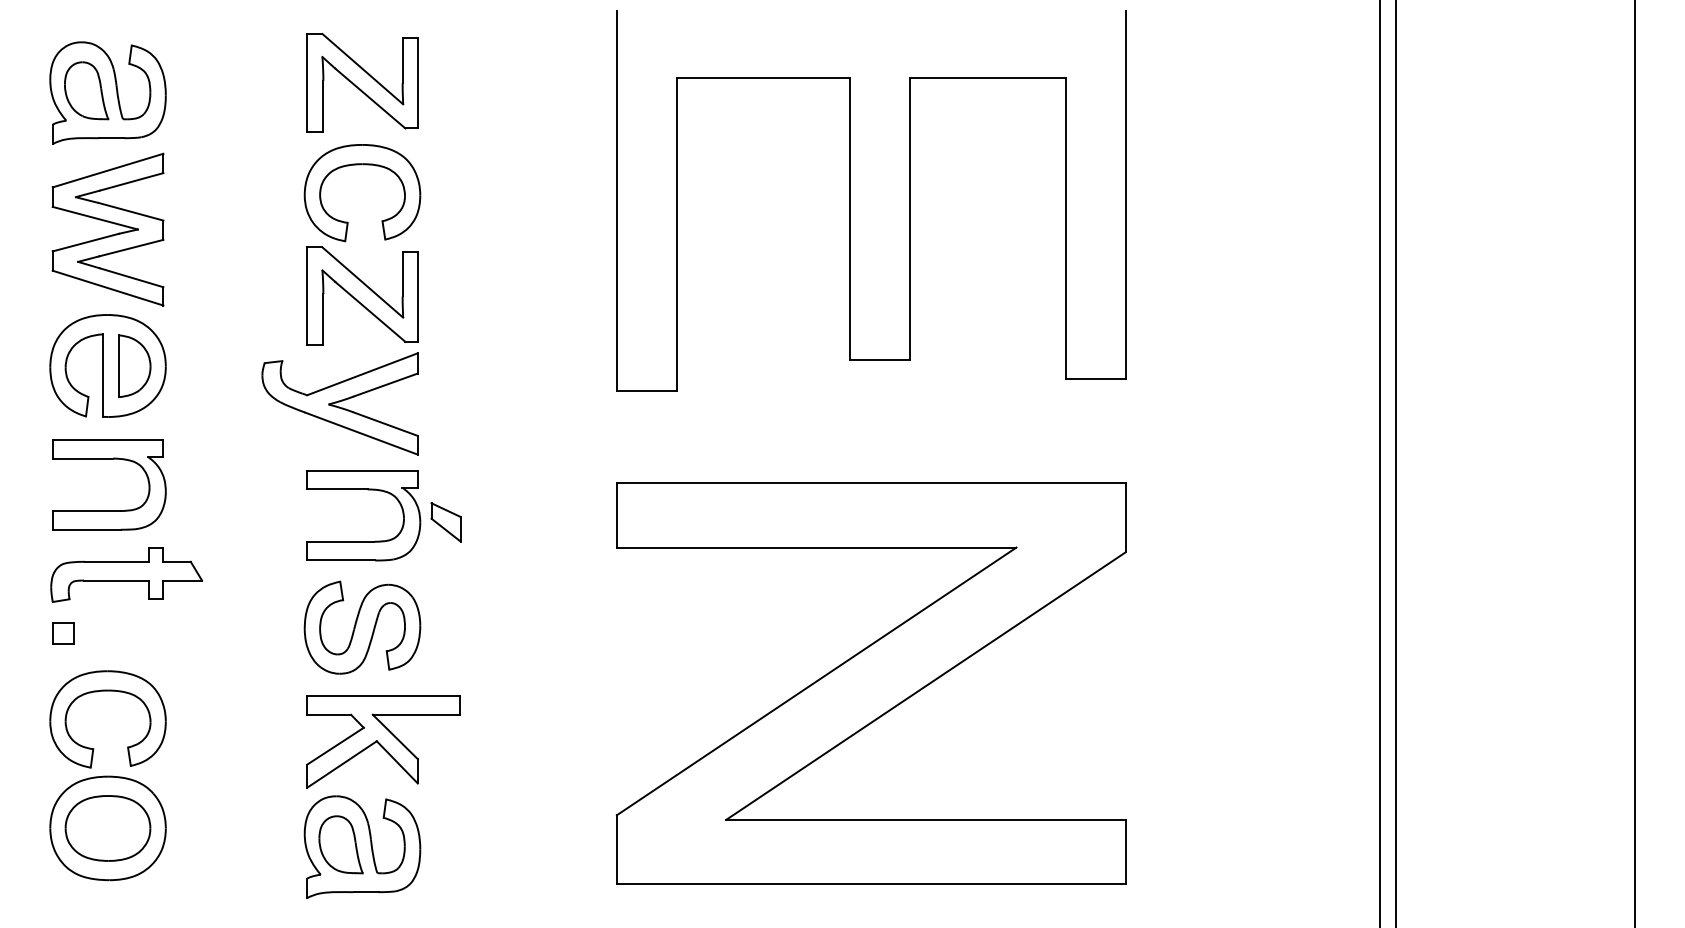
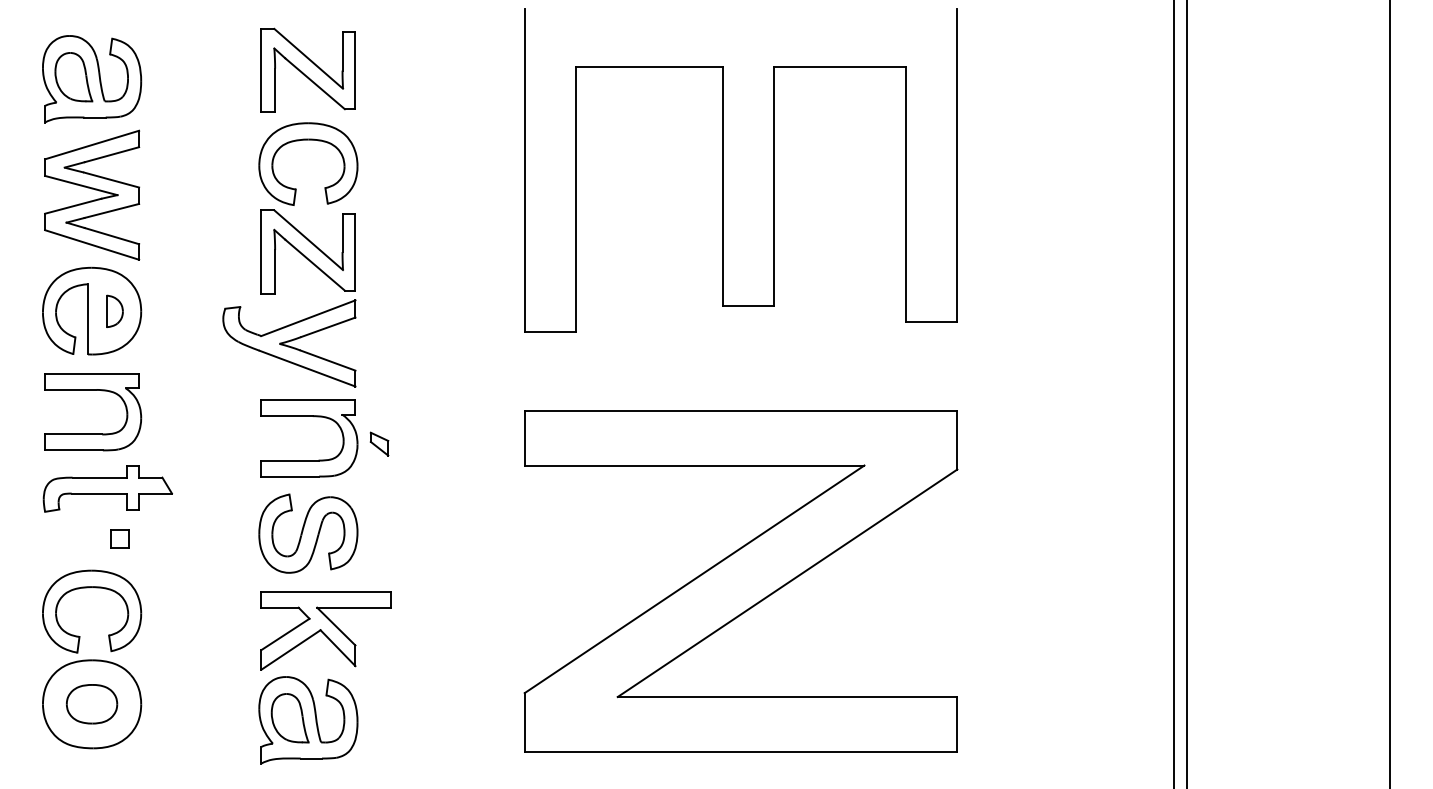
part: (134, 366) -> (114, 311), size x0.6
part: (446, 521) -> (379, 443), size x0.7
part: (62, 633) -> (119, 538), moved
part: (107, 827) -> (91, 703), size x0.7

